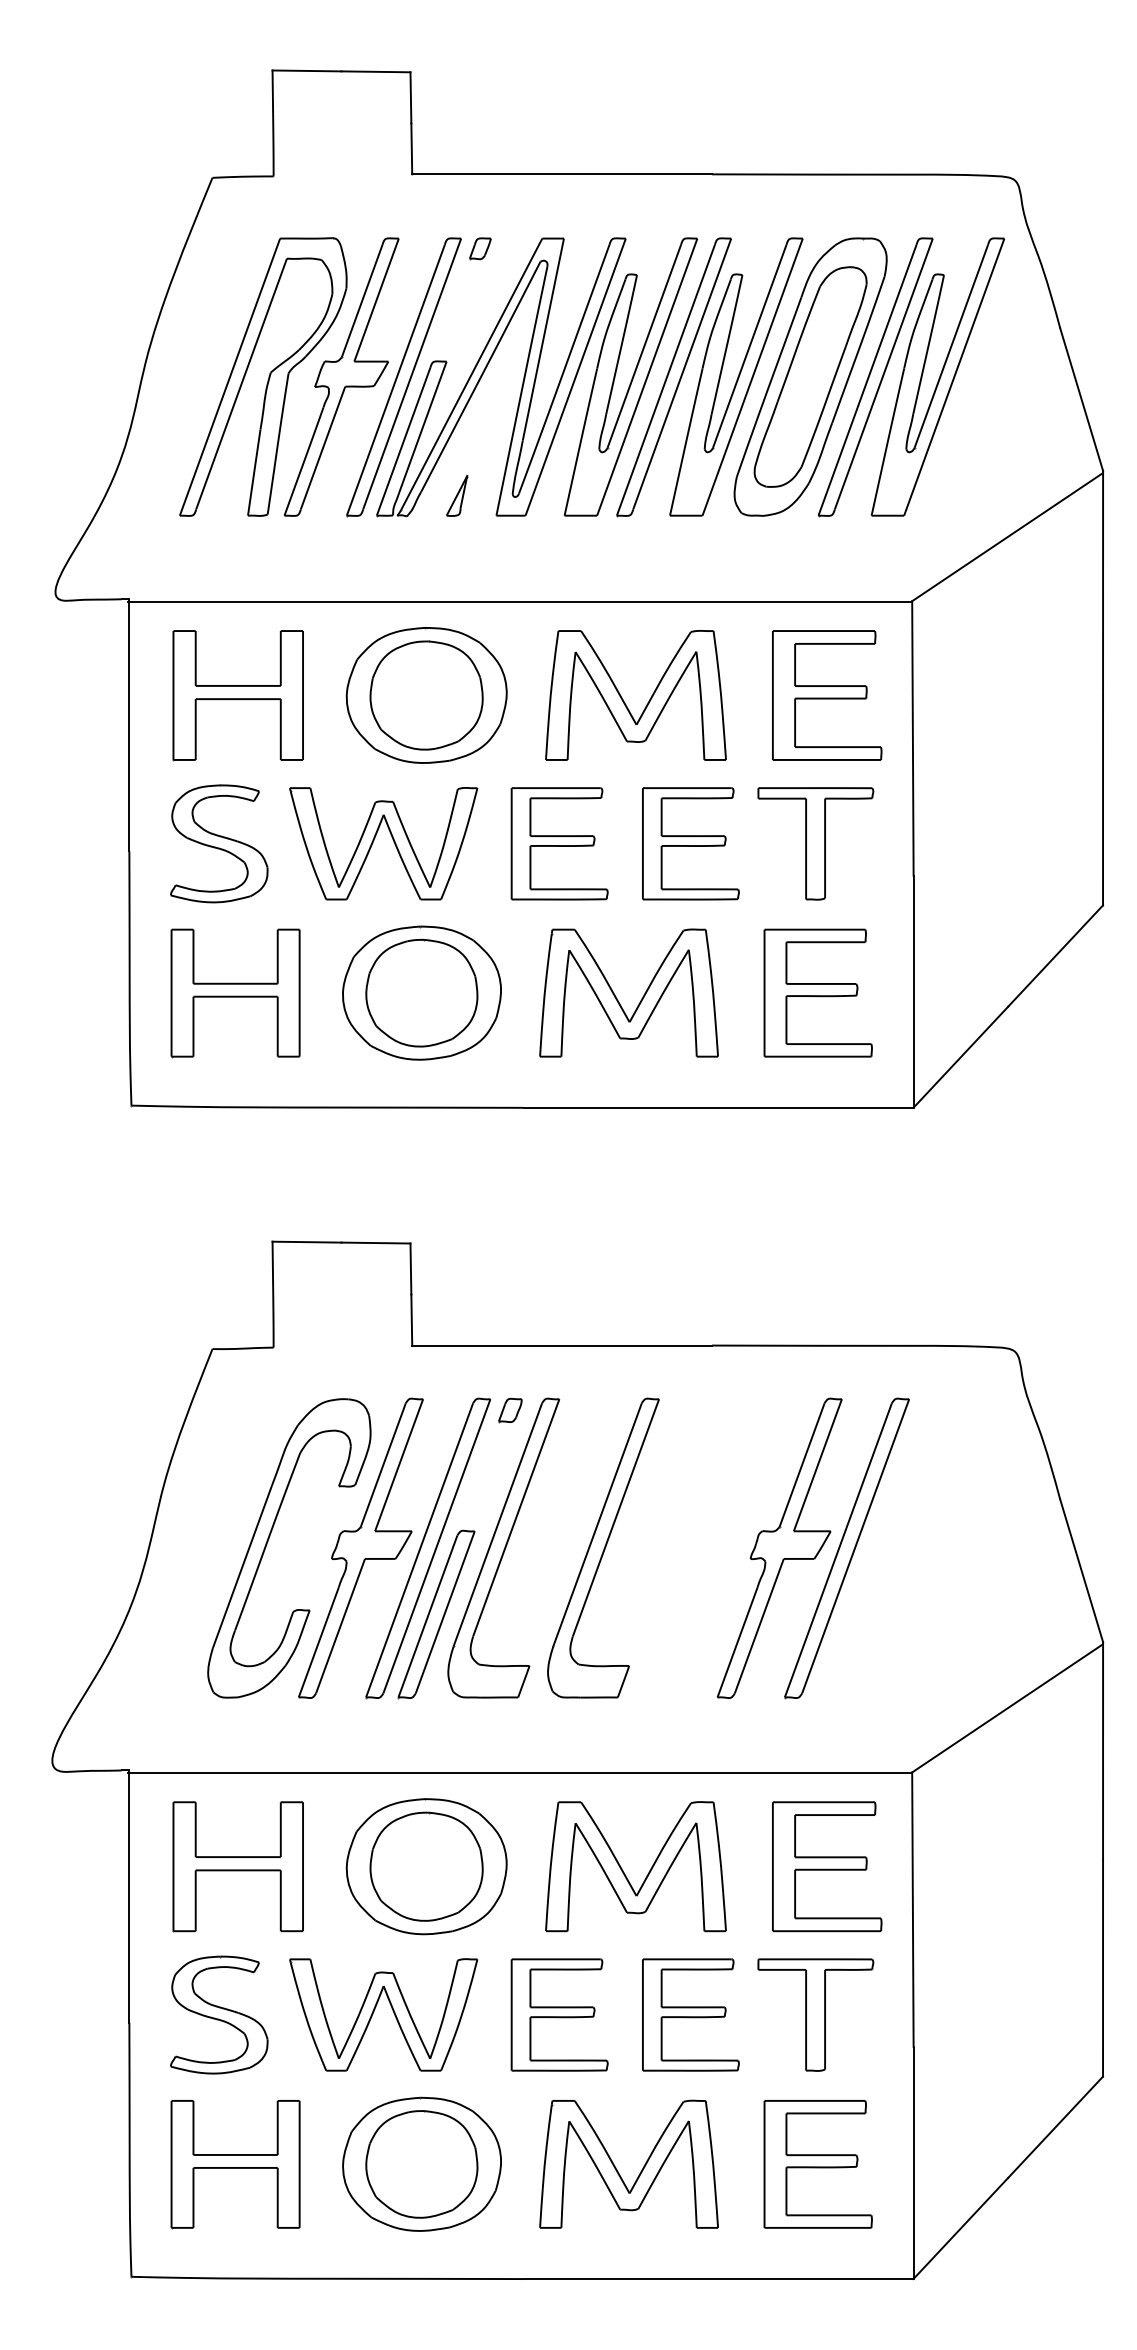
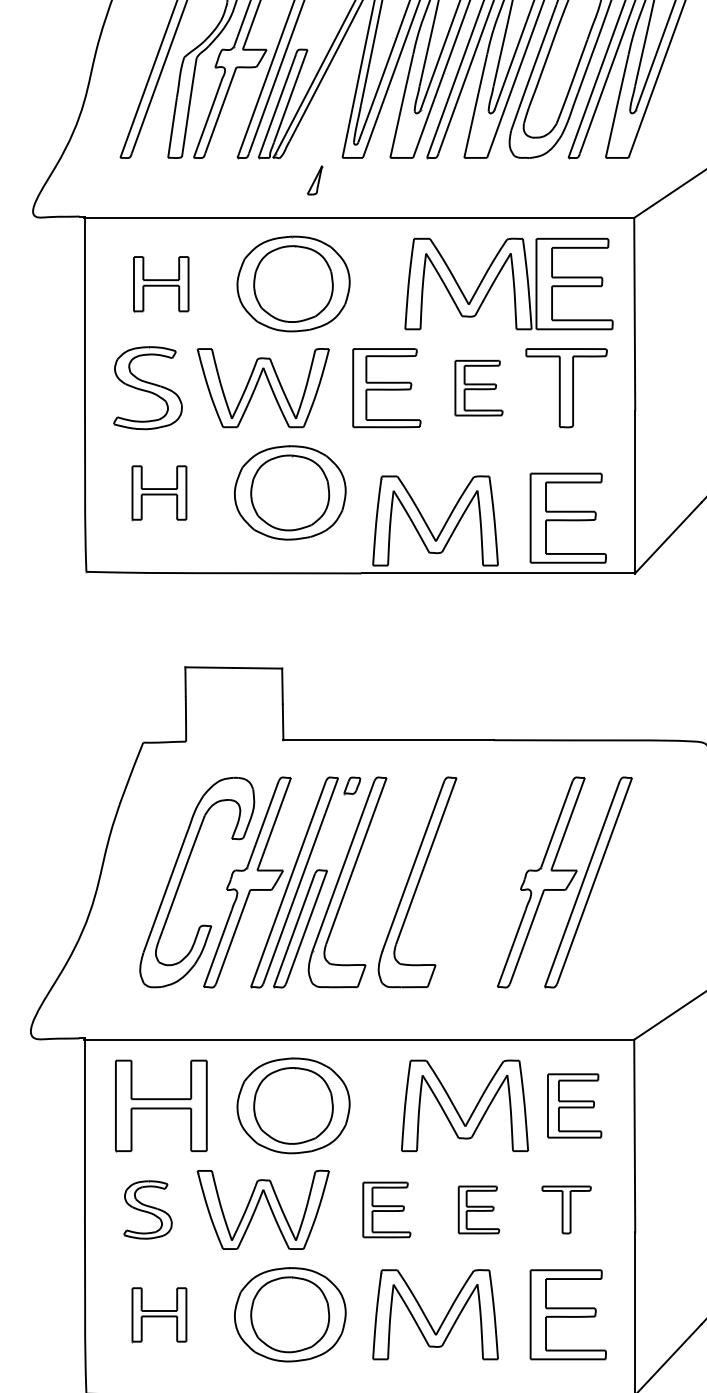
part: (457, 495) -> (315, 180), moved
part: (237, 695) -> (160, 284), size x0.6
part: (625, 702) -> (461, 288), moved
part: (690, 843) -> (478, 387), size x0.7
part: (817, 992) -> (567, 517), moved
part: (235, 993) -> (159, 493), size x0.6
part: (617, 998) -> (427, 524), moved
part: (827, 1866) -> (574, 1105), size x0.7
part: (624, 1872) -> (456, 1109), moved
part: (219, 2014) -> (148, 1209), size x0.7
part: (559, 2014) -> (386, 1209), size x0.7
part: (690, 2014) -> (478, 1209), size x0.6
part: (815, 2014) -> (566, 1209), size x0.6
part: (235, 2164) -> (159, 1314), size x0.6

